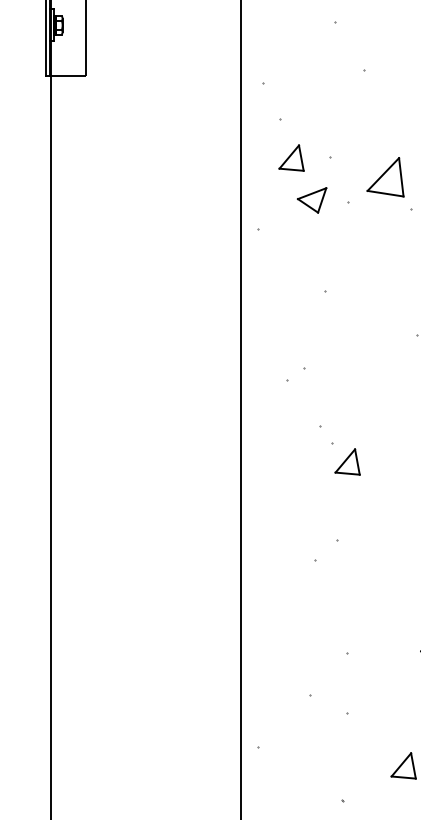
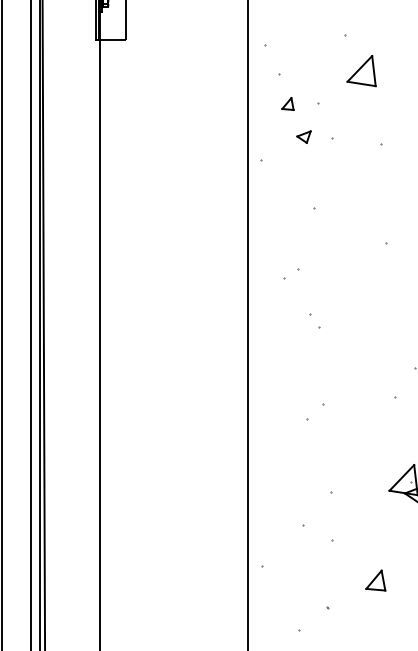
part: (291, 157) -> (287, 103), size x0.6
part: (385, 177) -> (361, 71), moved
part: (311, 199) -> (303, 136), size x0.6
part: (347, 462) -> (331, 342), removed

